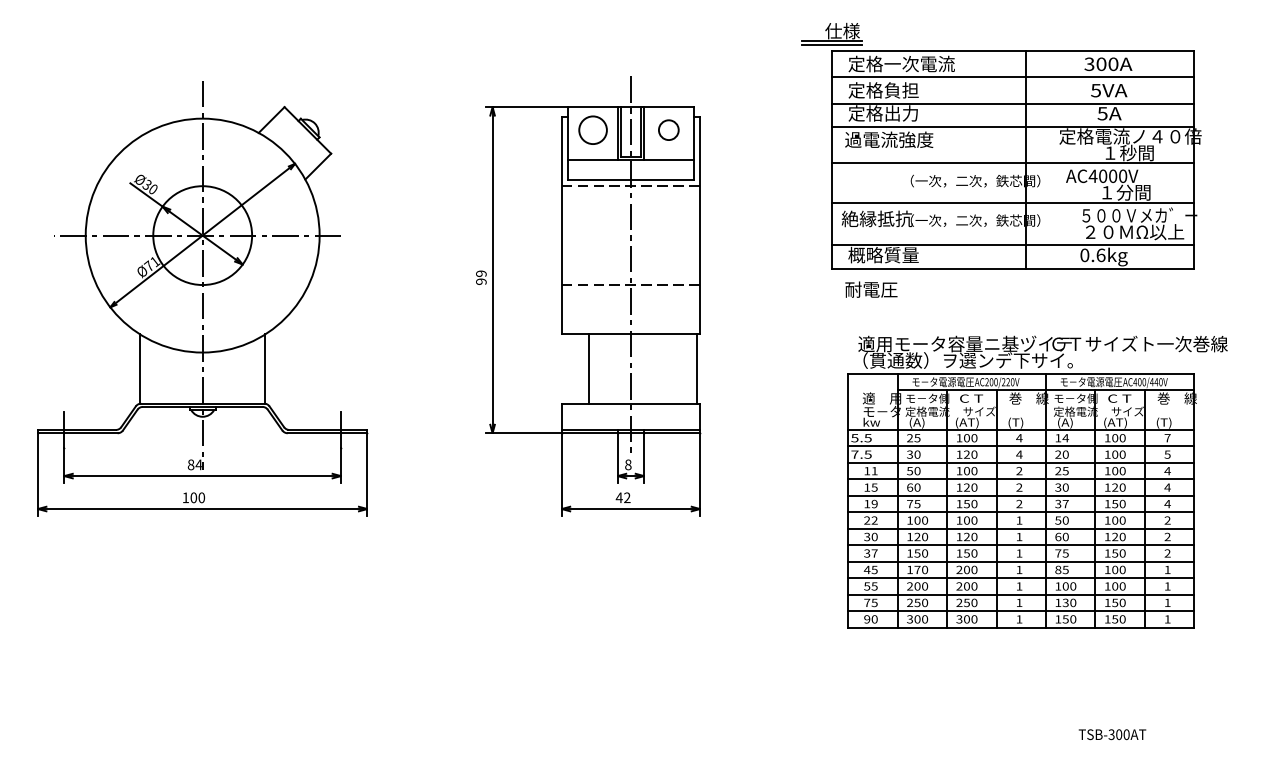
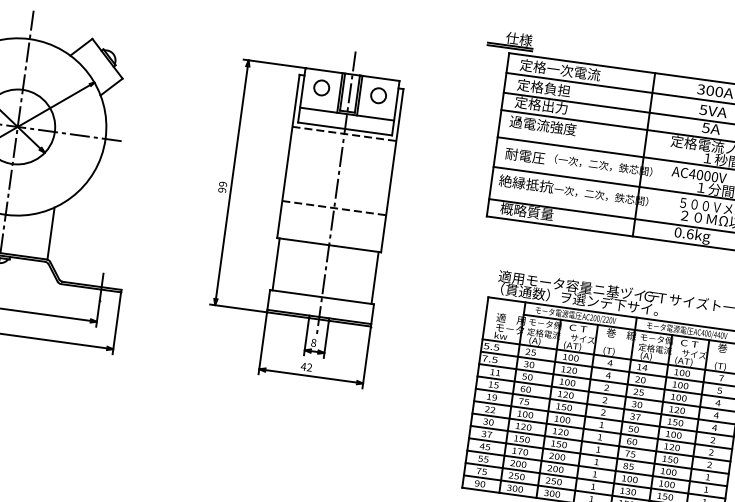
circle: (592, 129) -> (321, 87), size x0.71
text: (871, 289) -> (525, 155), moved
line: (589, 368) -> (276, 264), moved

